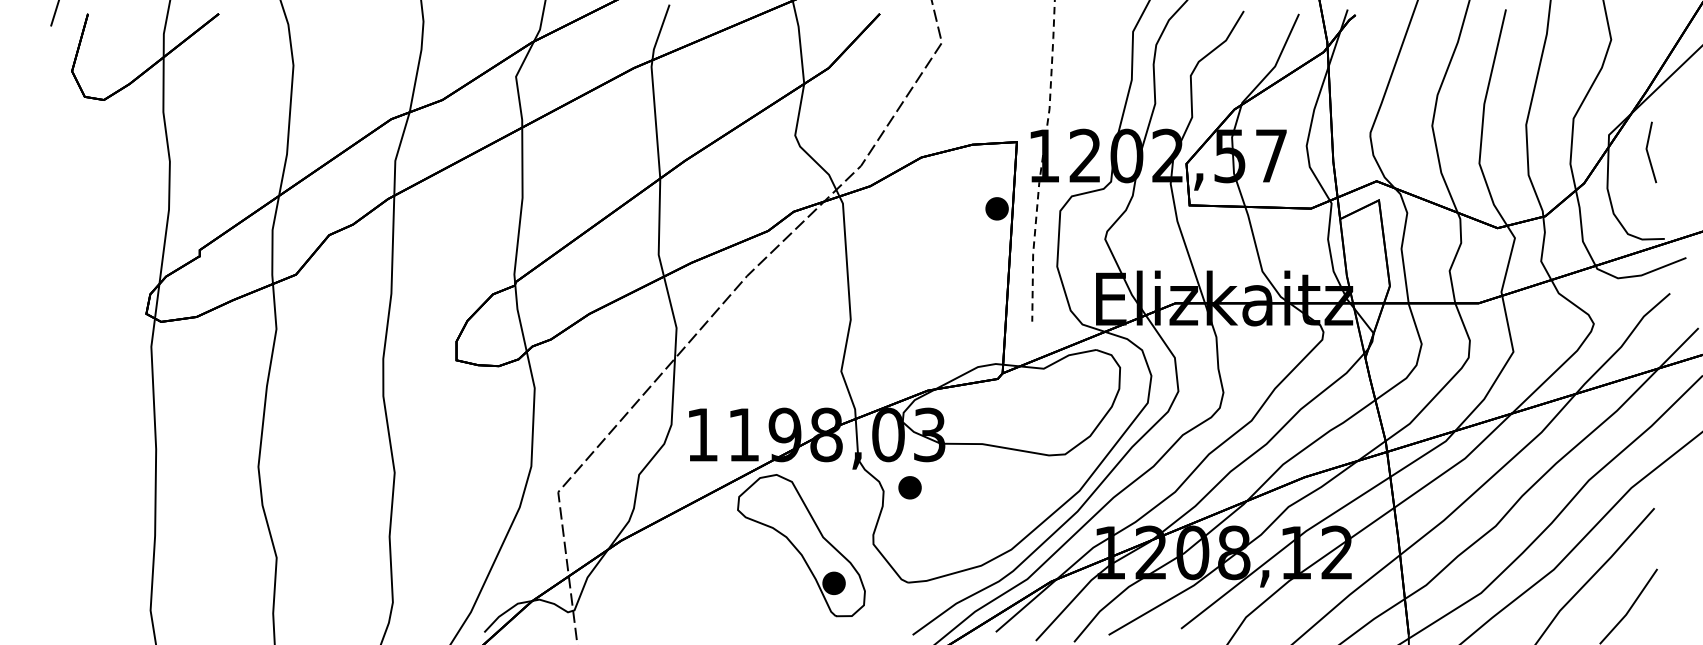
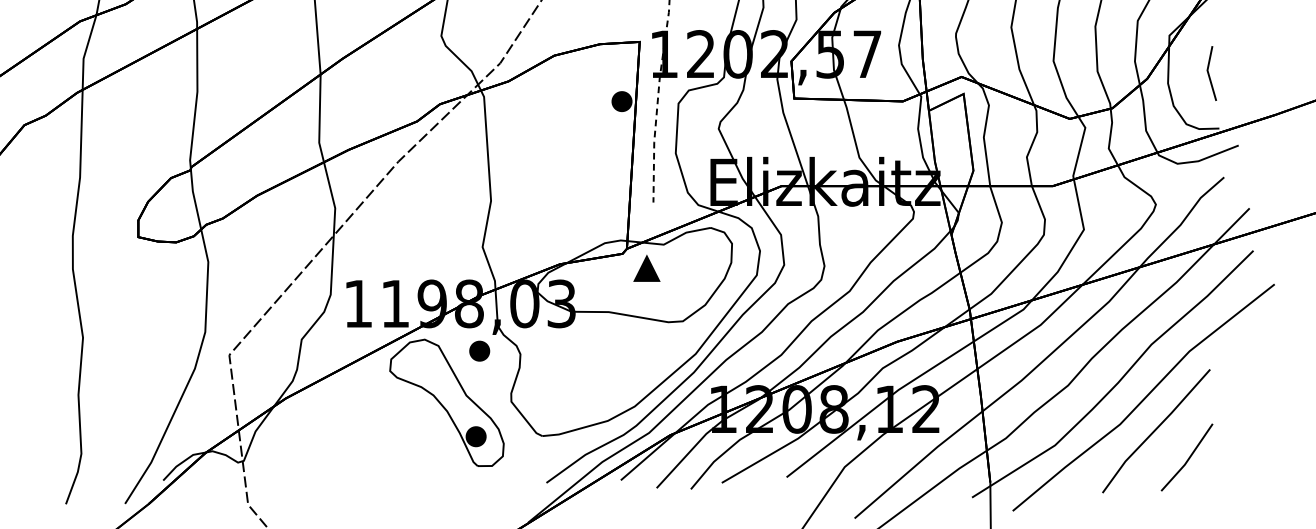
line: (1648, 152) -> (1209, 73), moved
part: (1024, 395) -> (646, 268), added
part: (909, 487) -> (479, 350), moved

